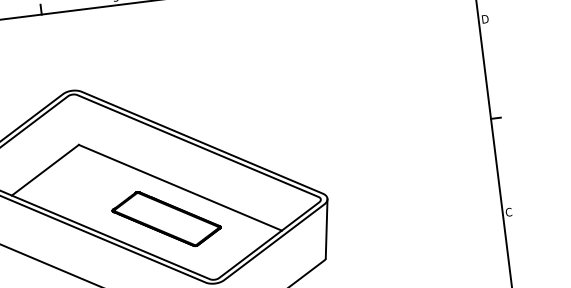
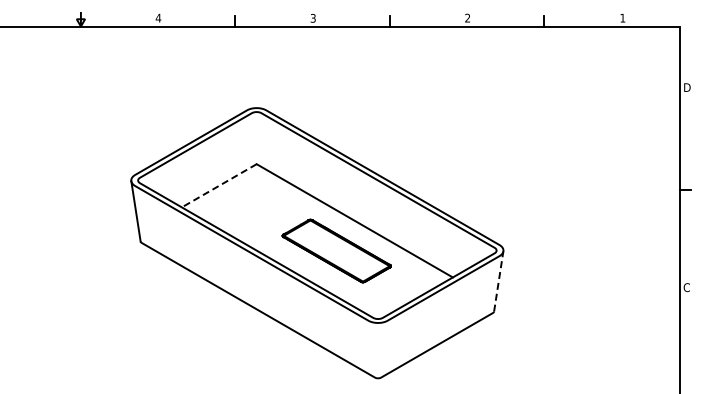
line: (44, 171) -> (218, 186), solid -> dashed
line: (326, 229) -> (498, 281), solid -> dashed

